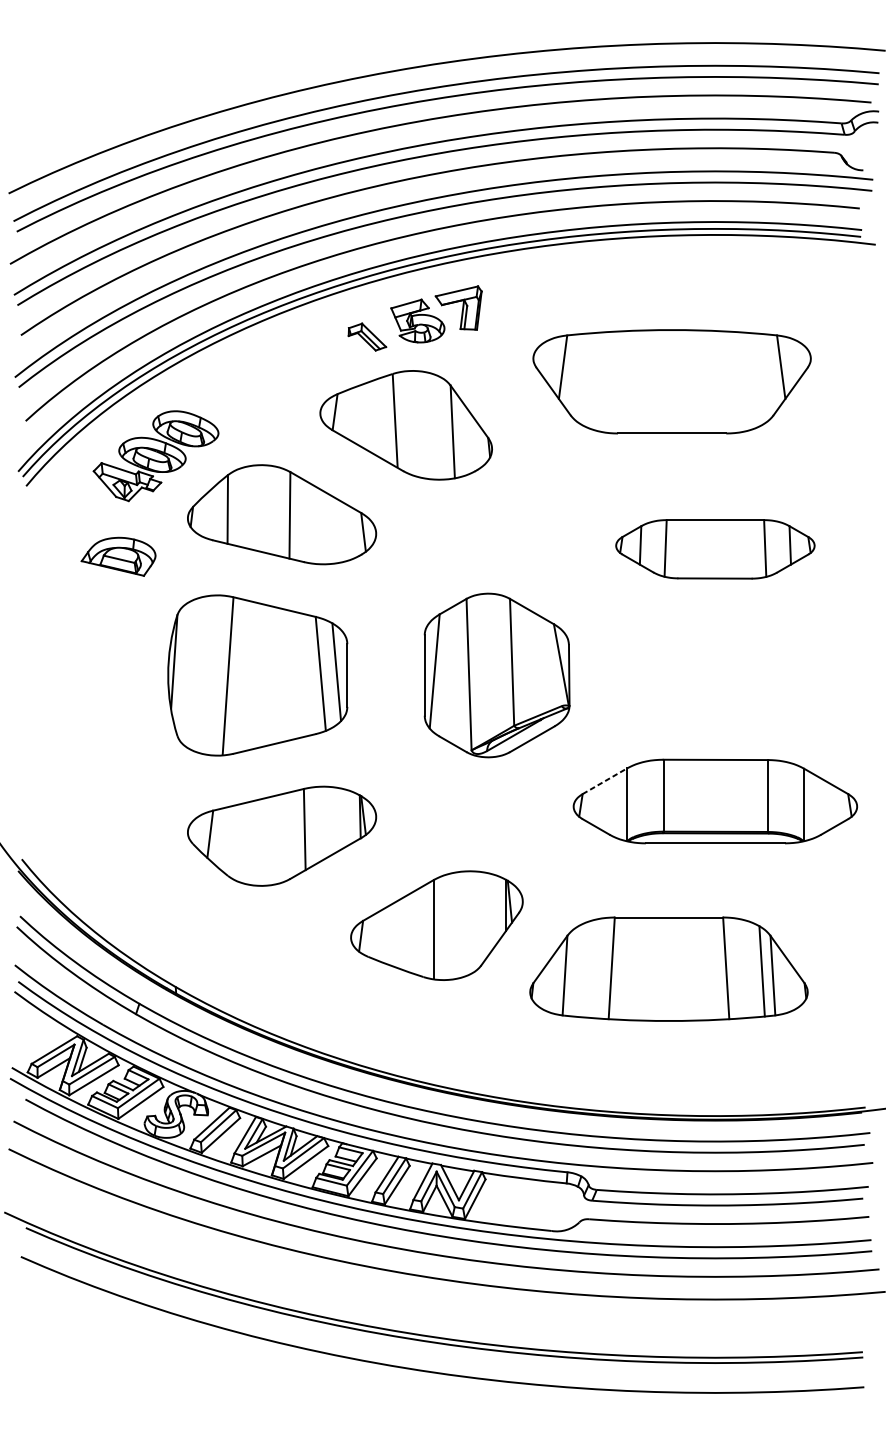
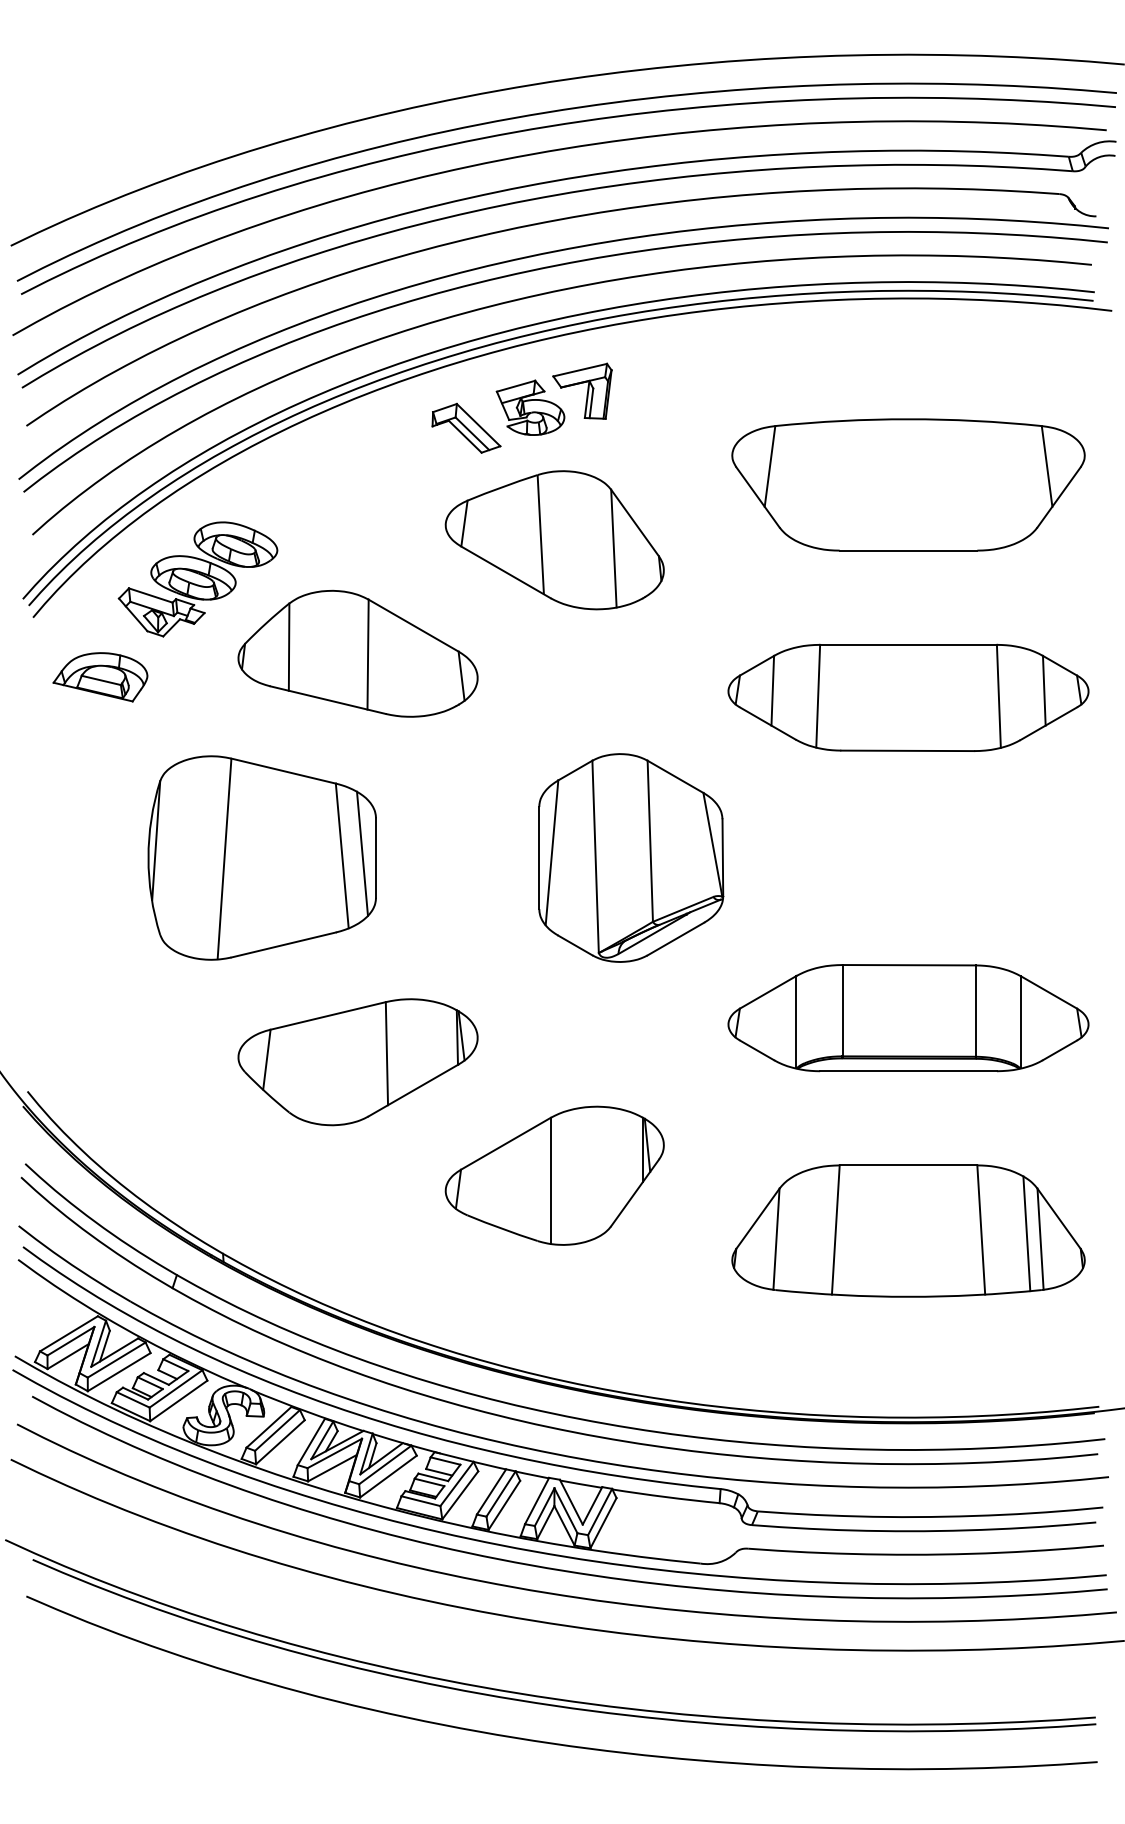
part: (367, 336) -> (466, 427), size x1.43
part: (672, 381) -> (908, 484), moved
part: (405, 425) -> (554, 540), moved
part: (715, 549) -> (908, 697), size x1.43
part: (118, 556) -> (100, 677), moved
part: (257, 675) -> (261, 857), moved
line: (605, 781) -> (768, 992), dashed -> solid
part: (668, 968) -> (908, 1230), moved

